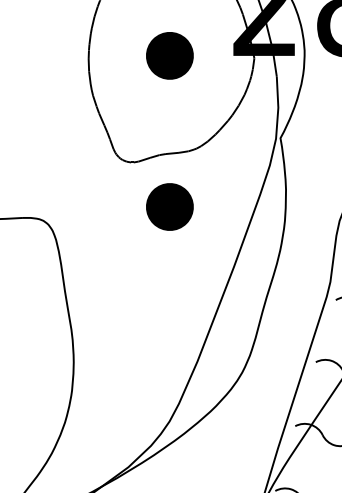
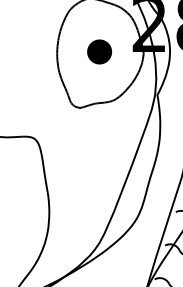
part: (169, 206) -> (99, 130), removed

